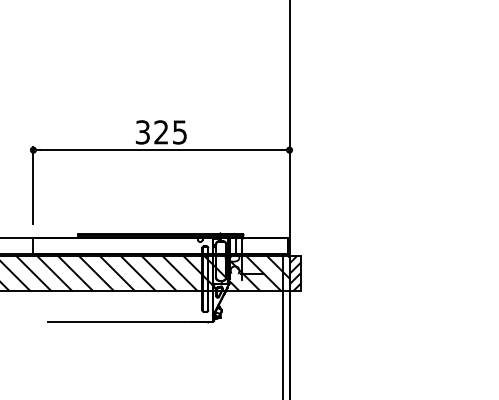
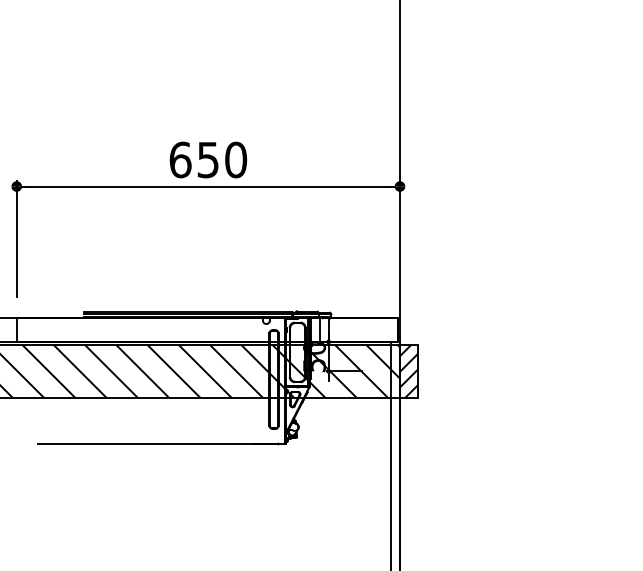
text: (161, 132) -> (208, 160), 325 -> 650

